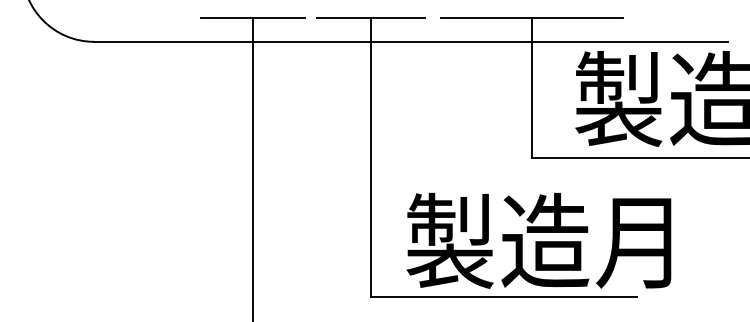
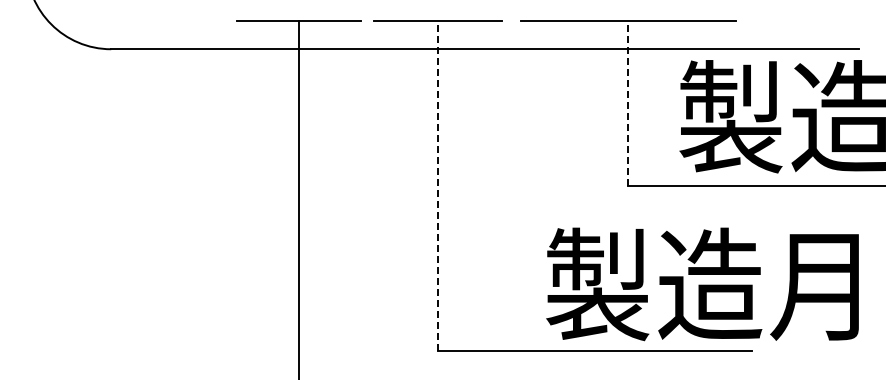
line: (532, 87) -> (628, 103), solid -> dashed
line: (371, 157) -> (438, 185), solid -> dashed
text: (538, 241) -> (702, 284), moved

